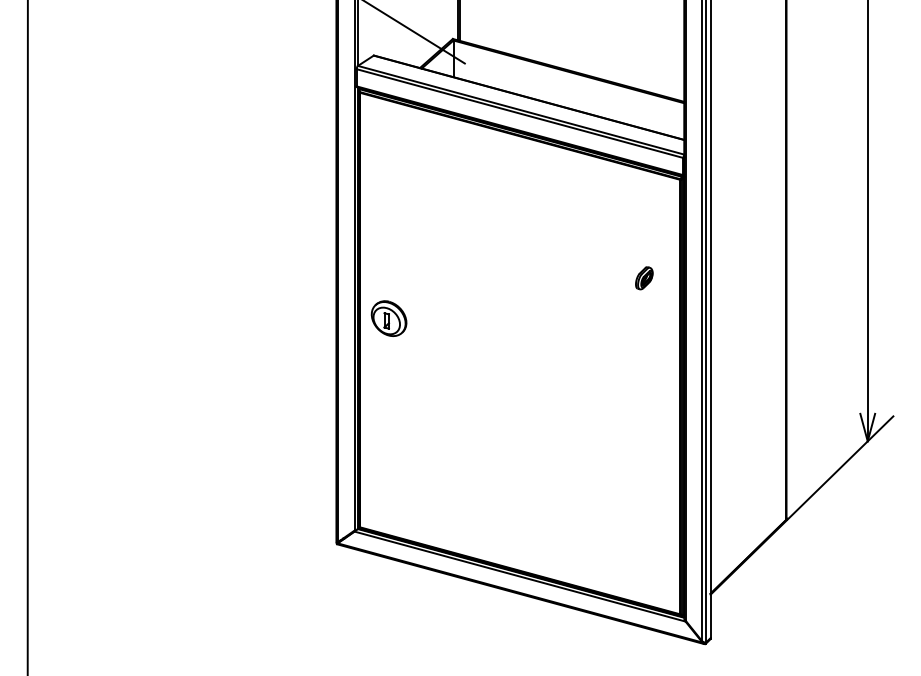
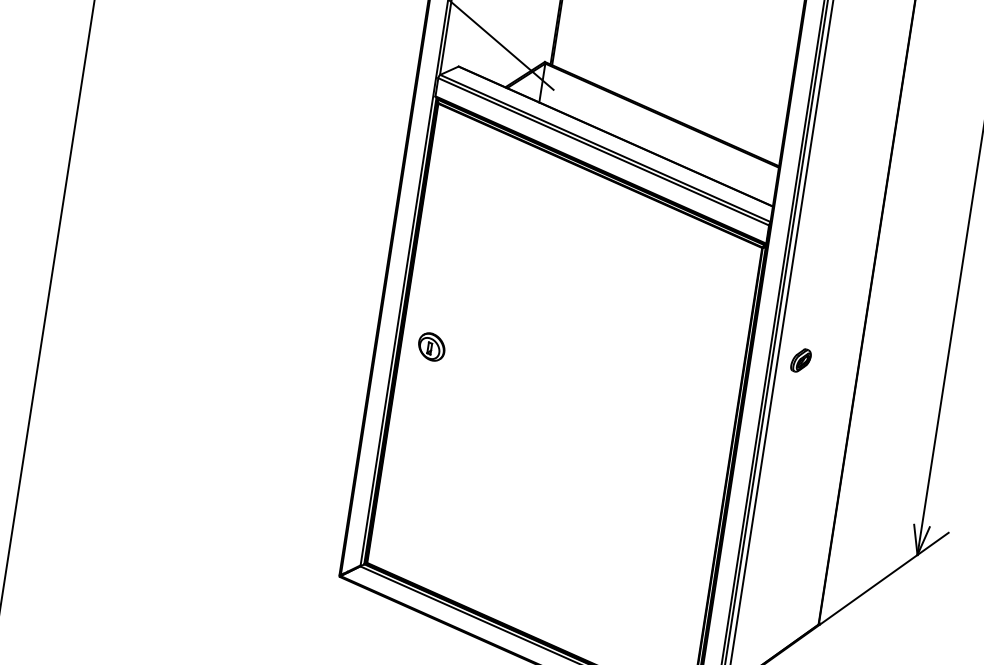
part: (644, 278) -> (801, 360), moved
part: (388, 318) -> (431, 346), size x0.71

